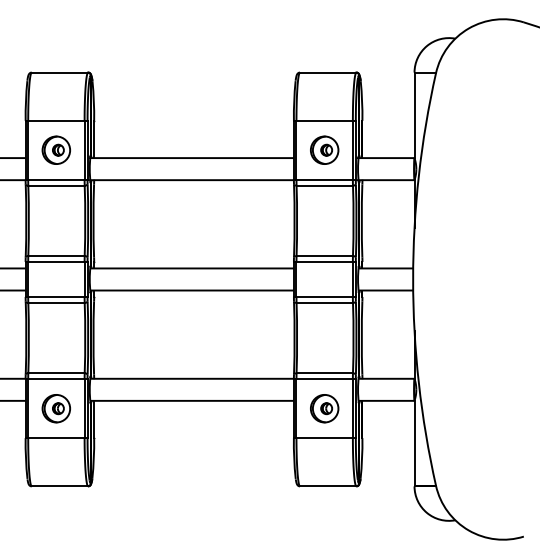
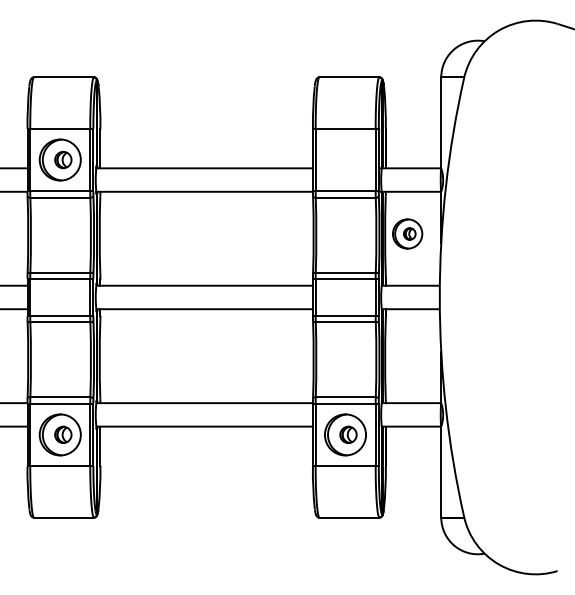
part: (55, 149) -> (59, 159), size x1.4
part: (324, 149) -> (407, 233), moved
part: (55, 408) -> (59, 434), size x1.4
part: (324, 408) -> (345, 434), size x1.4

